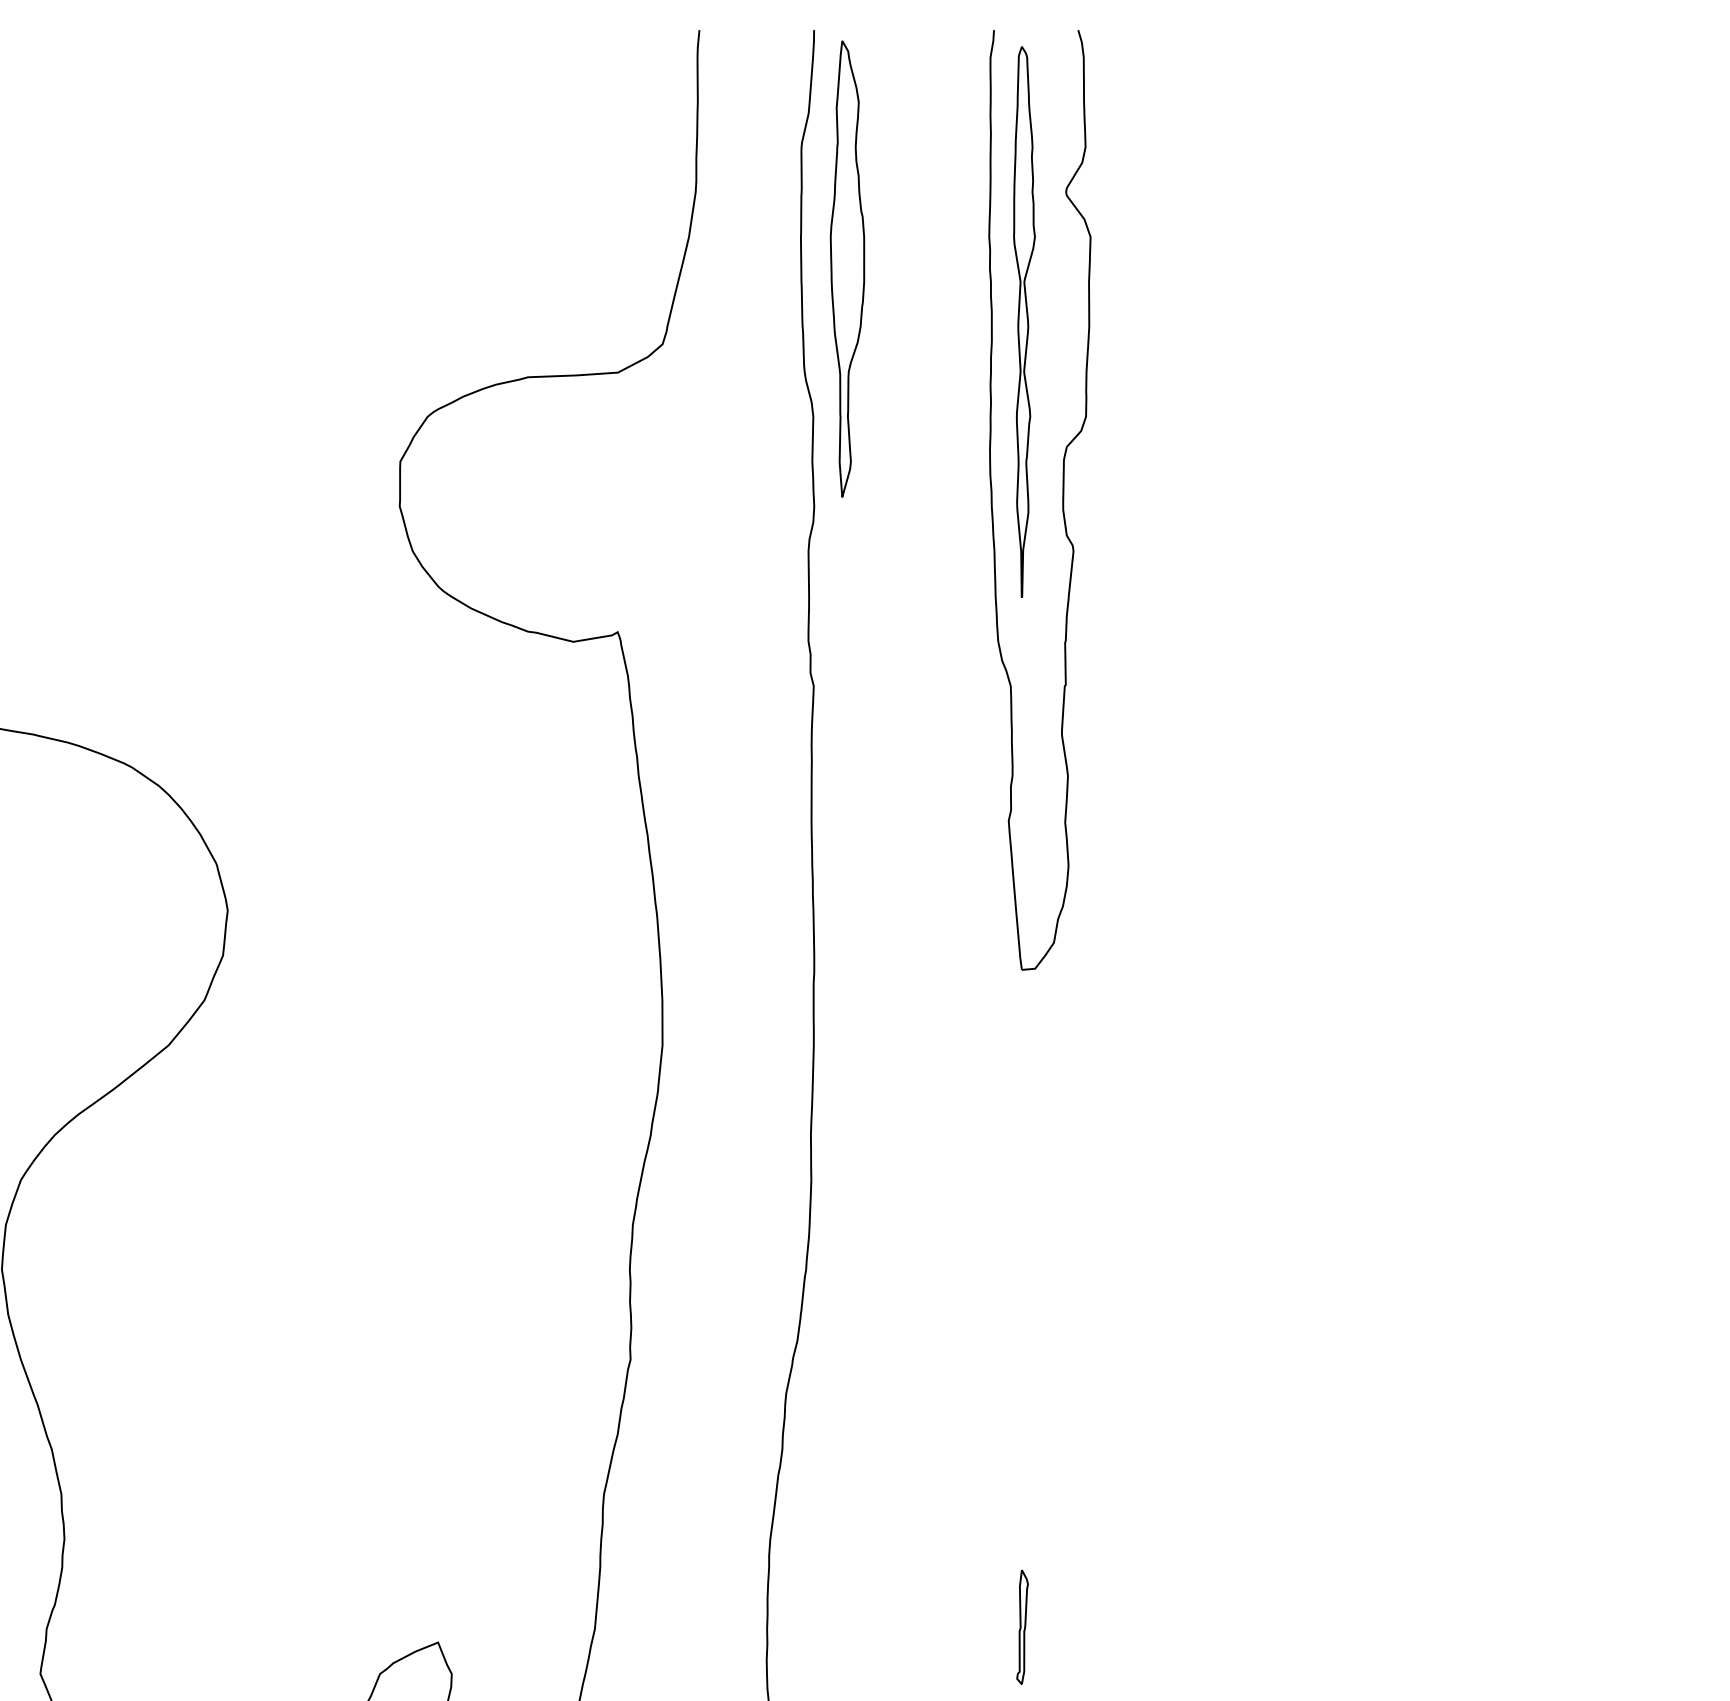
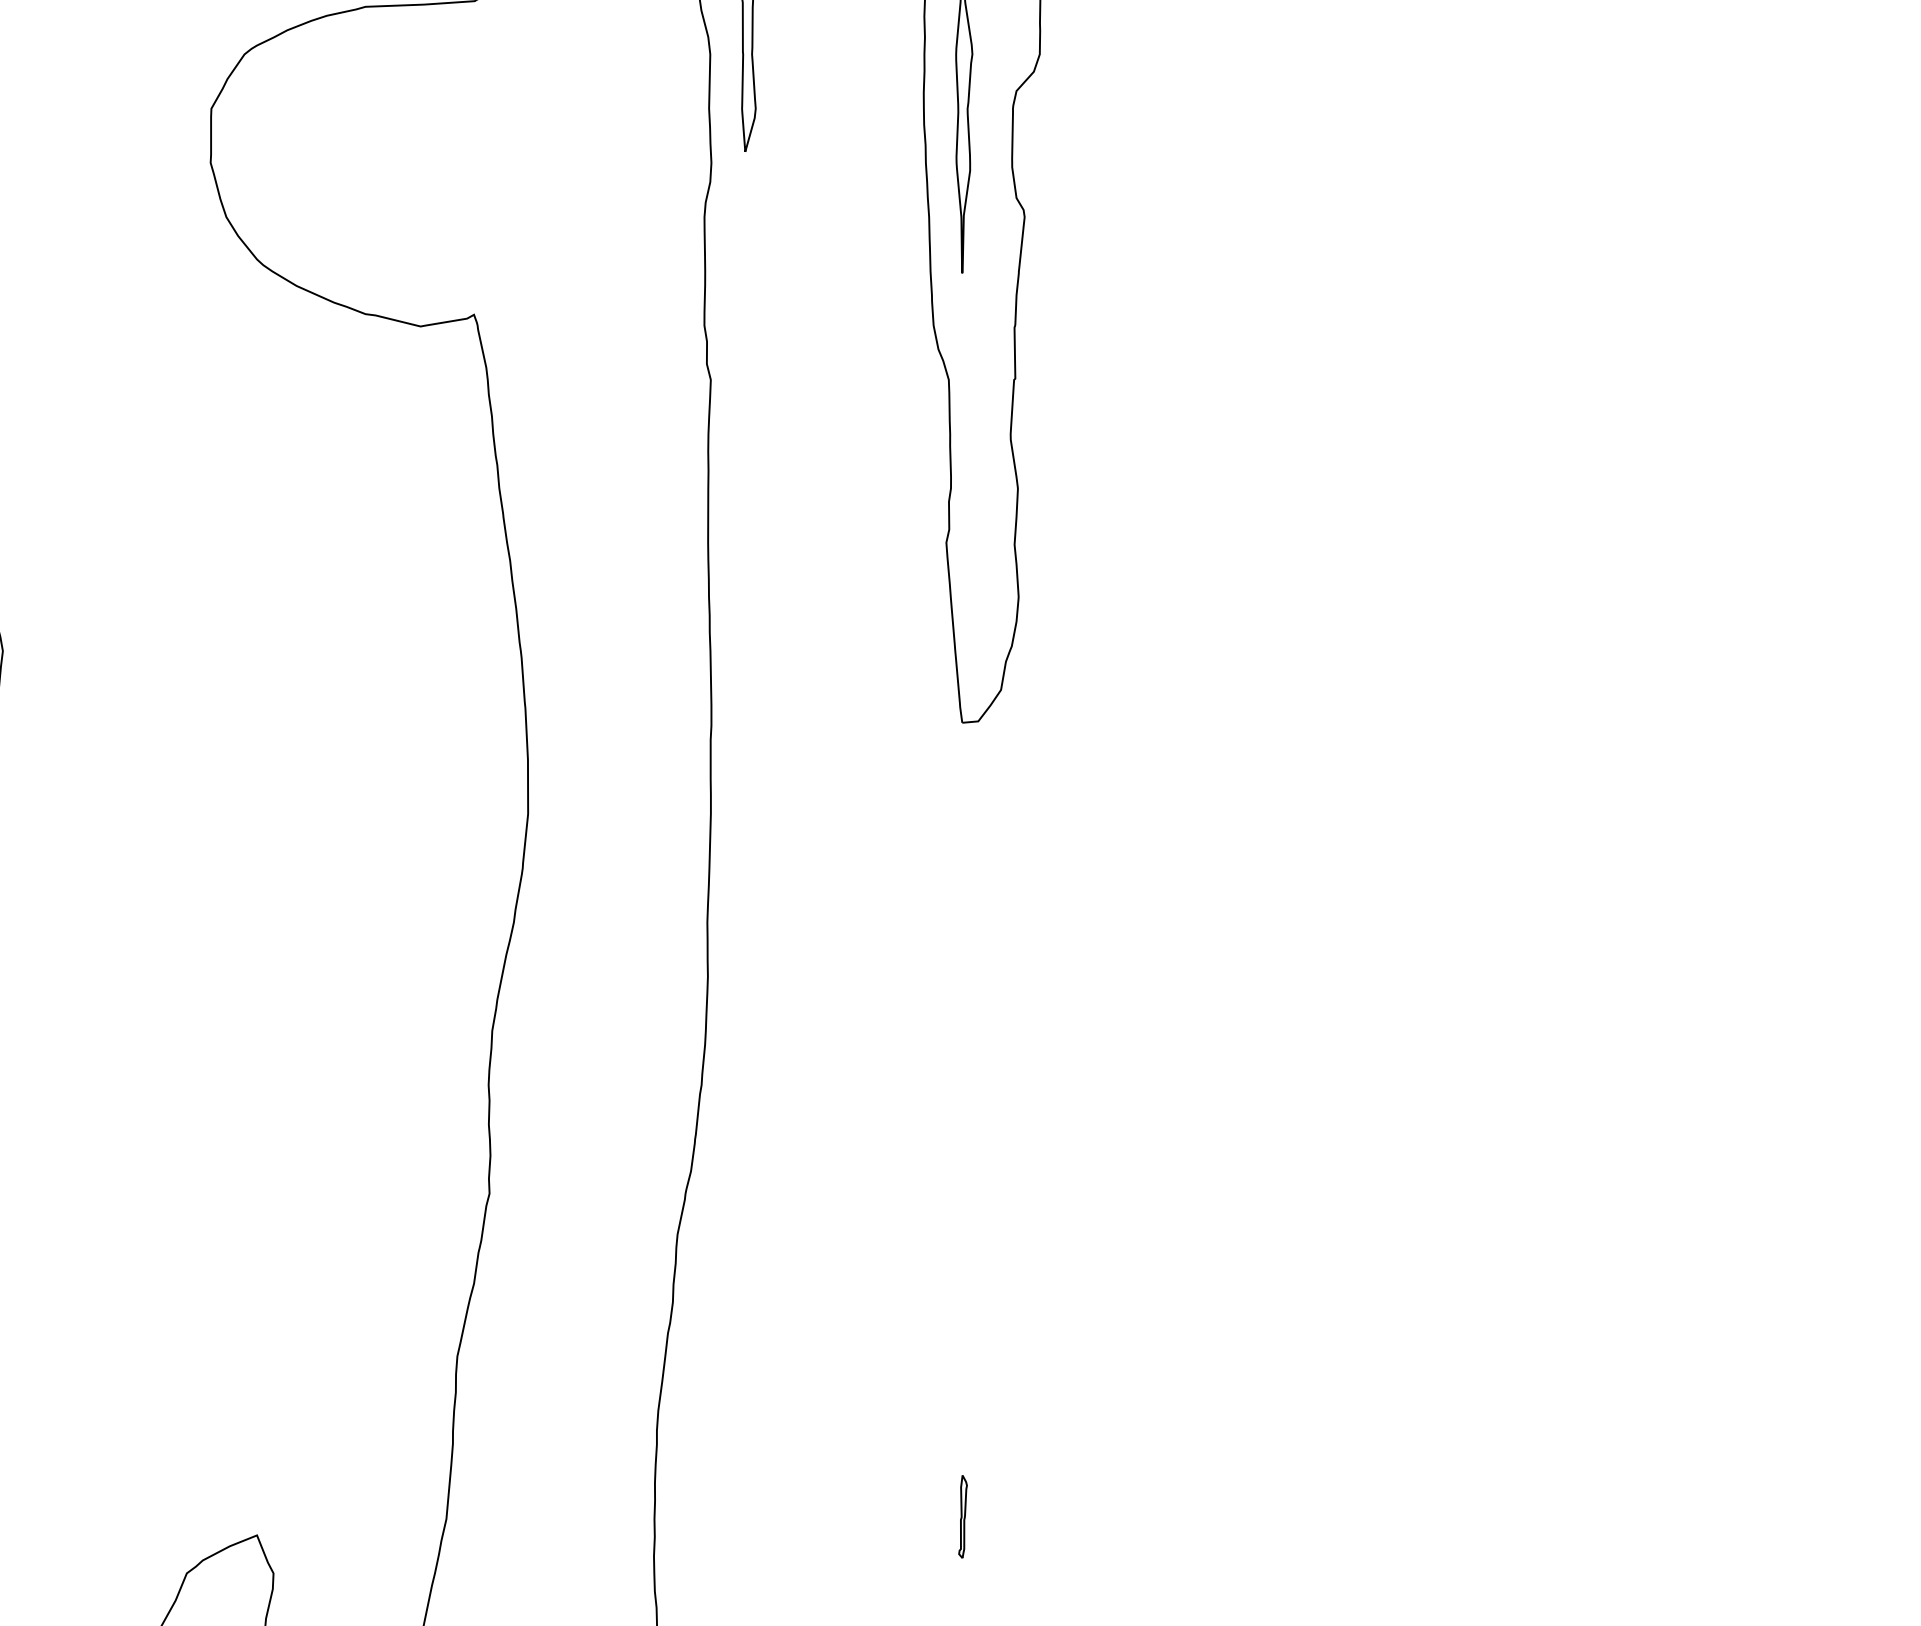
part: (1022, 1626) -> (963, 1516), size x0.6

